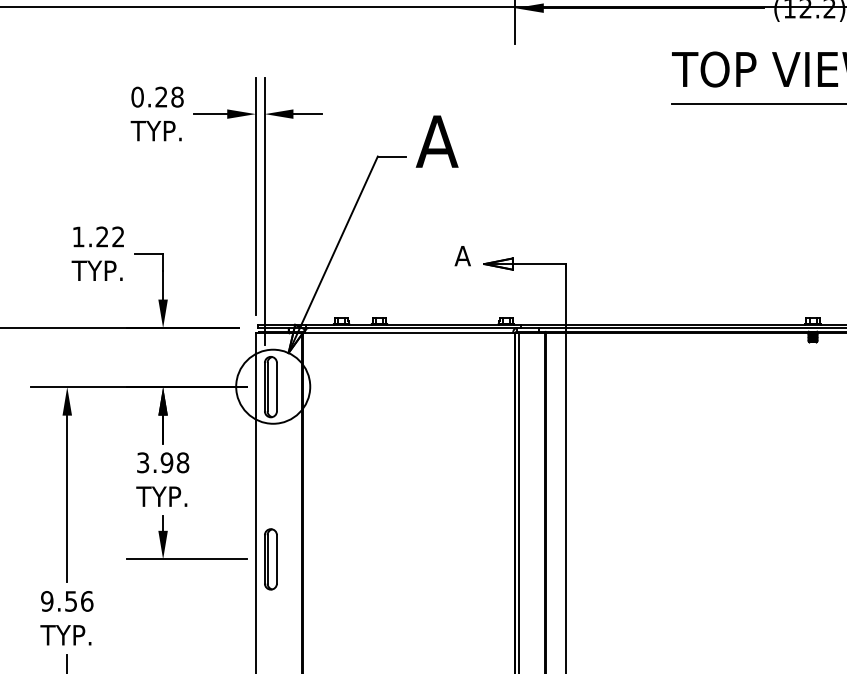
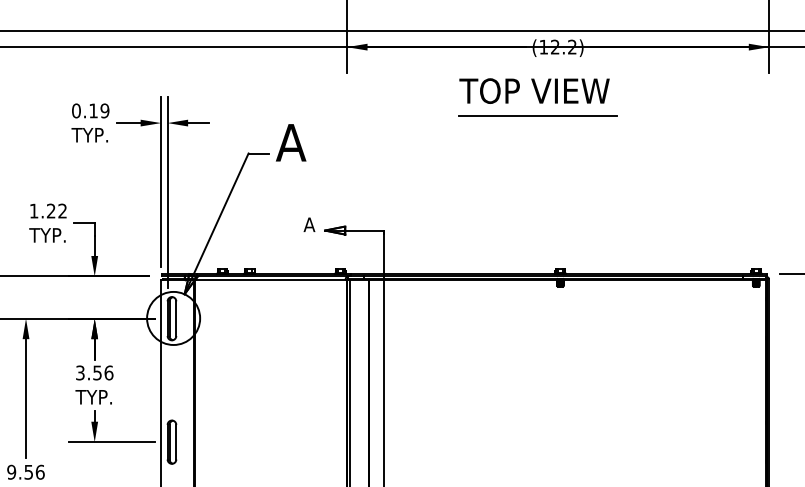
text: (169, 96) -> (99, 110), 0.28 -> 0.19
text: (175, 462) -> (103, 372), 3.98 -> 3.56

